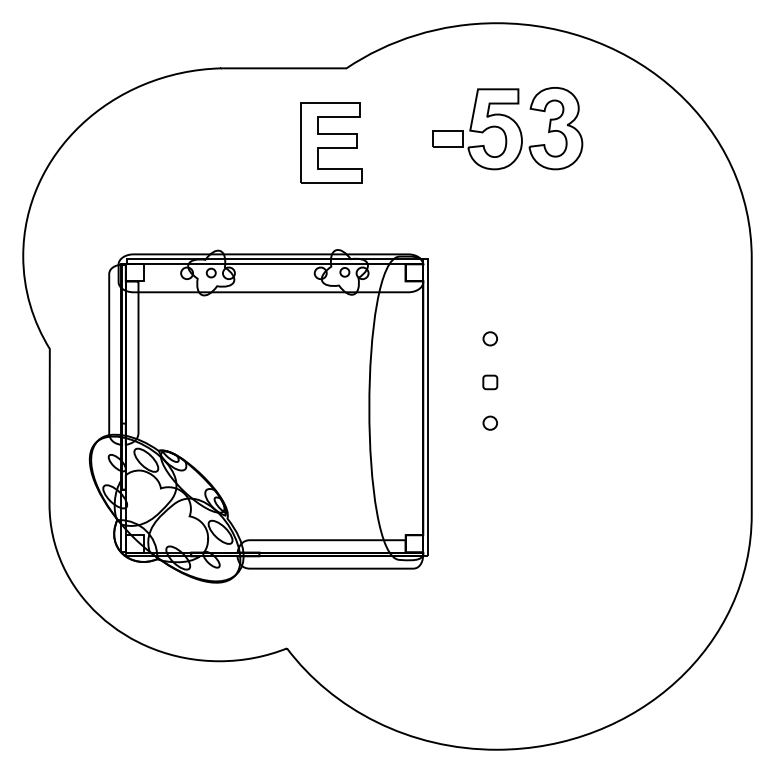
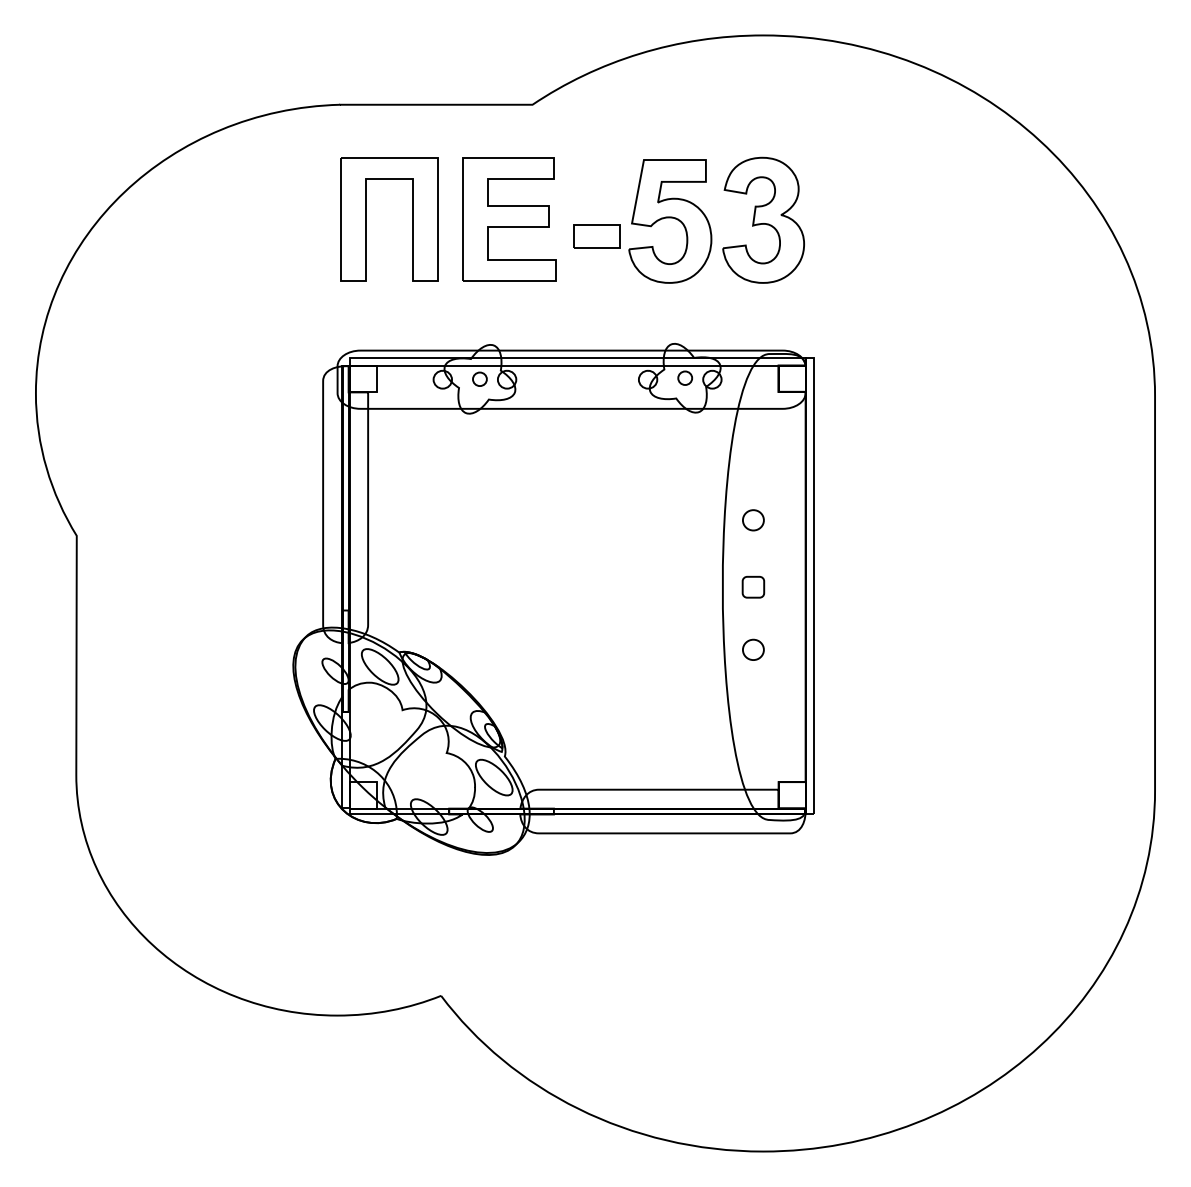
part: (507, 128) -> (689, 220), moved
part: (238, 142) -> (366, 218), added
part: (258, 416) -> (552, 599), moved

